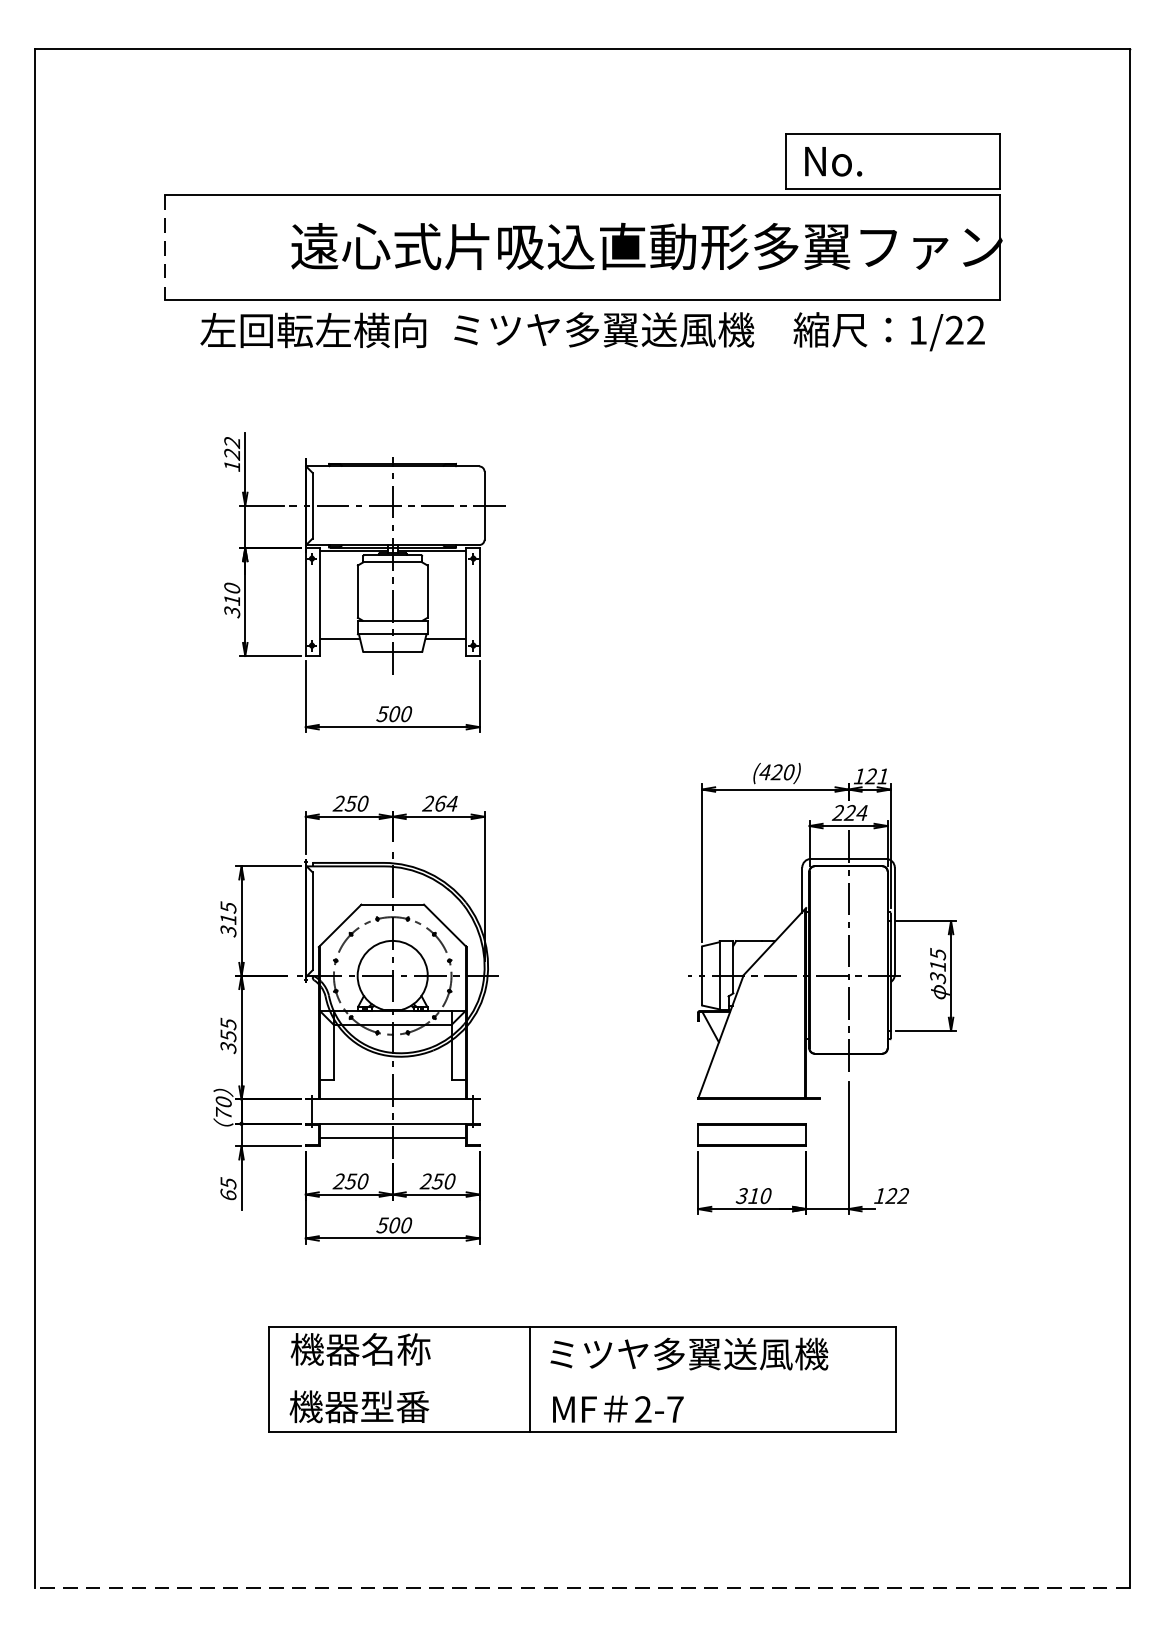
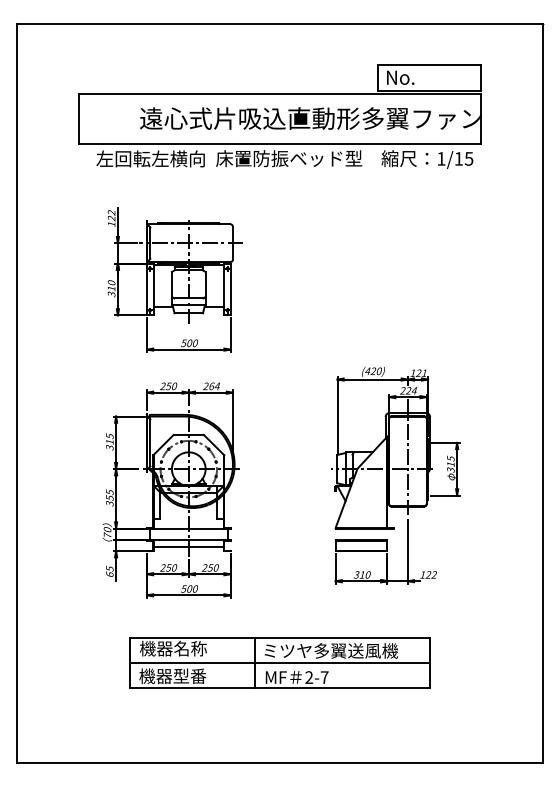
line: (165, 248) -> (79, 119), dashed -> solid
text: (602, 329) -> (289, 158), ミツヤ多翼送風機 -> 床置防振ベッド型
text: (964, 329) -> (463, 158), 1/22 -> 1/15
line: (581, 1380) -> (279, 663), added
line: (581, 1588) -> (279, 763), dashed -> solid

